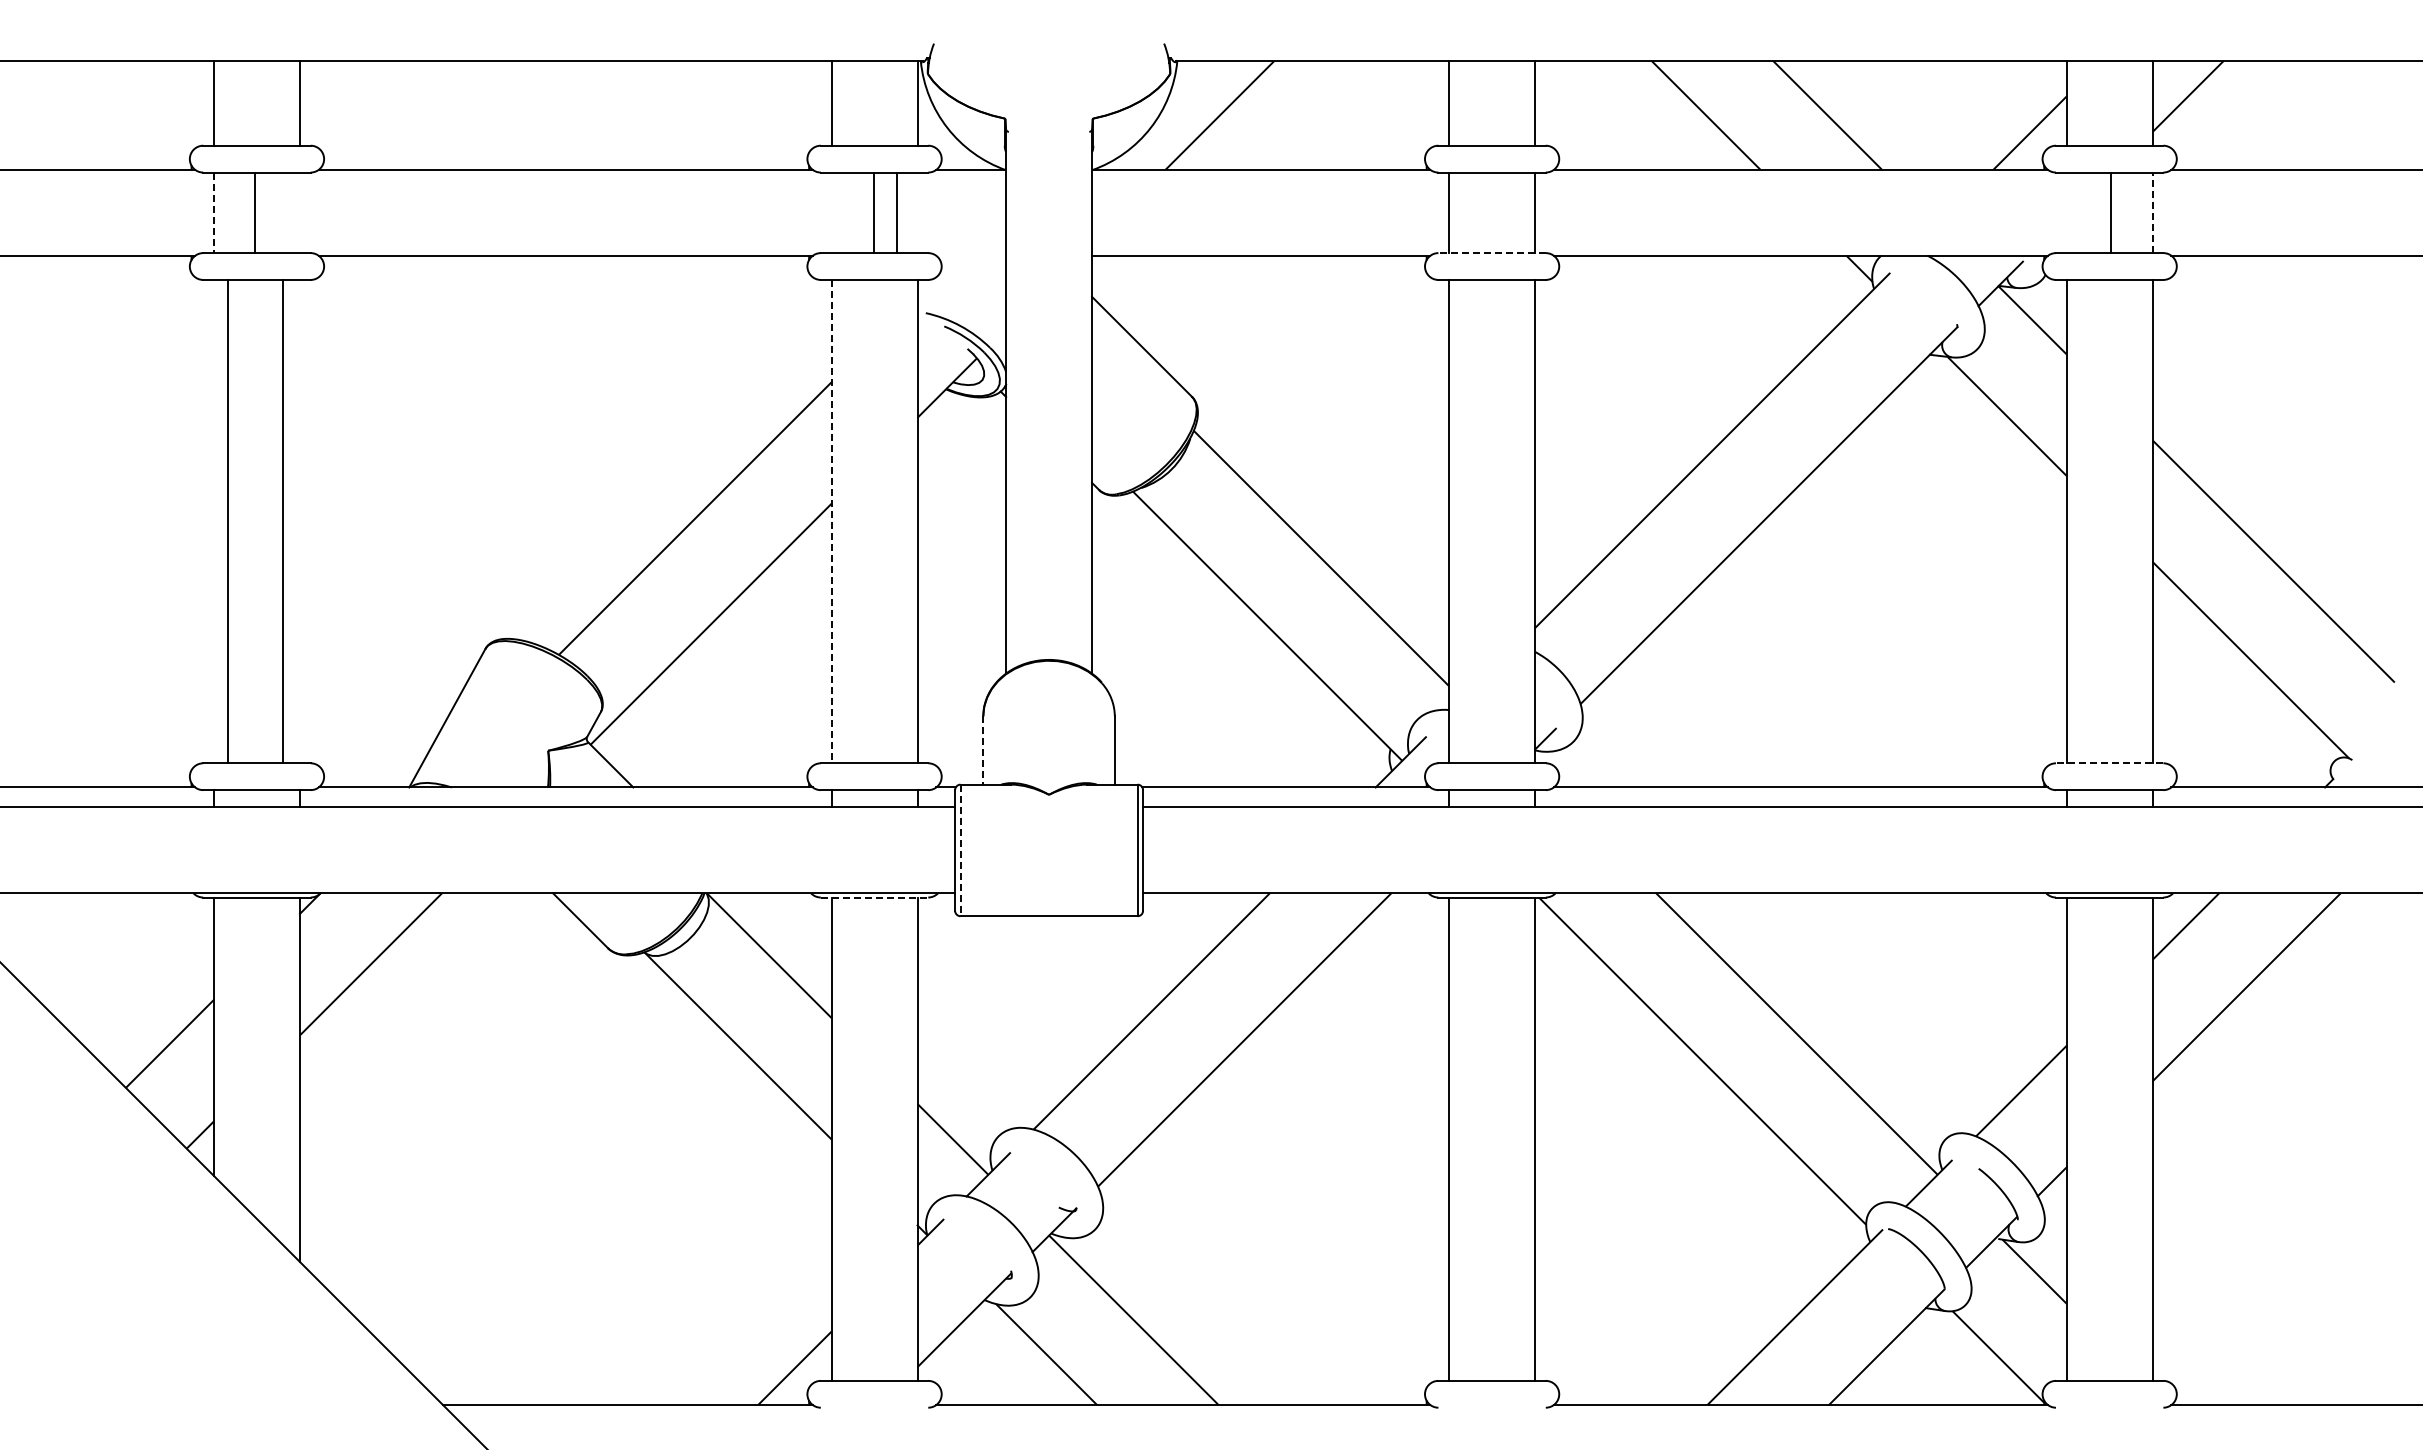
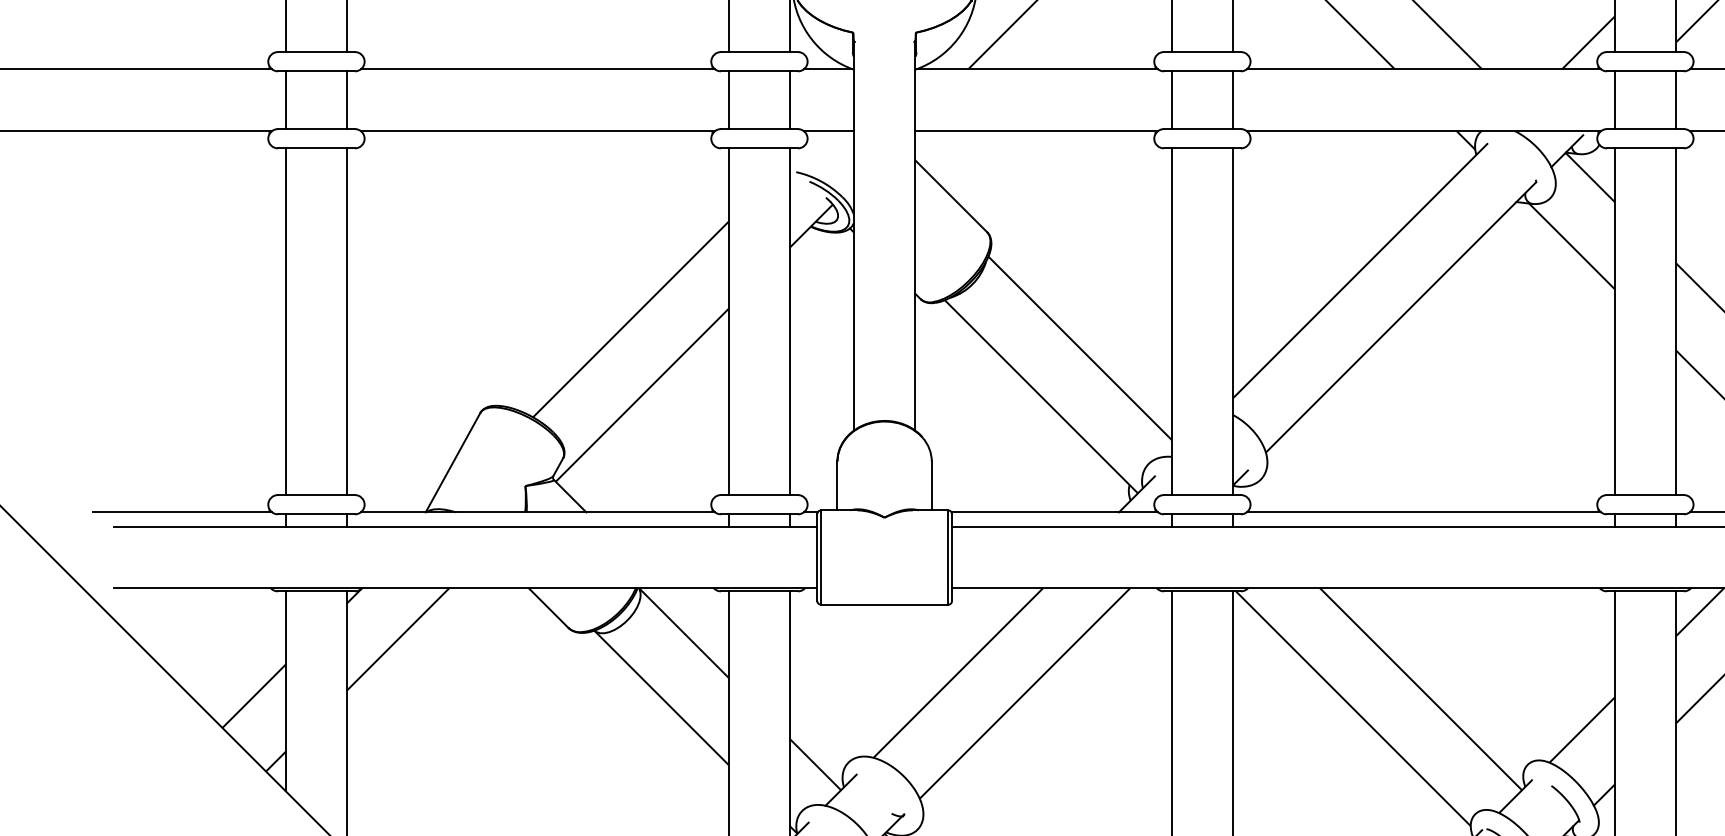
line: (254, 212) -> (346, 99), moved
line: (873, 212) -> (790, 99), moved
line: (896, 212) -> (728, 99), moved
line: (2110, 212) -> (1614, 99), moved
line: (2152, 212) -> (1676, 99), dashed -> solid
line: (214, 213) -> (285, 100), dashed -> solid
line: (1492, 253) -> (1202, 129), dashed -> solid
line: (971, 255) -> (828, 130), added
line: (227, 521) -> (346, 321), moved
line: (283, 521) -> (285, 321), moved
line: (831, 521) -> (728, 321), dashed -> solid
line: (983, 751) -> (837, 486), dashed -> solid
line: (2109, 763) -> (1645, 495), dashed -> solid
line: (960, 850) -> (821, 557), dashed -> solid
line: (874, 897) -> (759, 591), dashed -> solid

